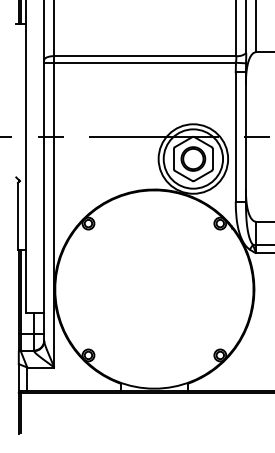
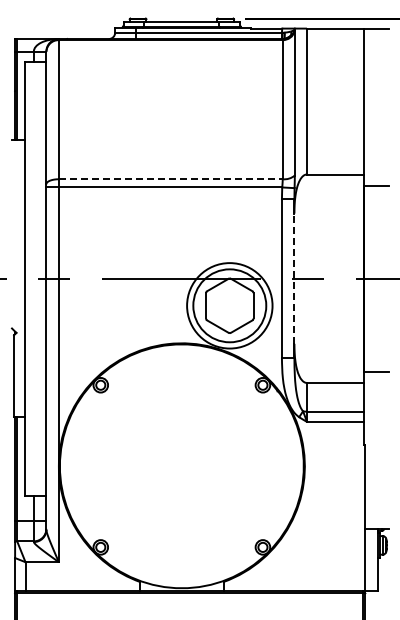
line: (145, 56) -> (170, 179), solid -> dashed
line: (245, 136) -> (294, 278), solid -> dashed
part: (193, 158) -> (229, 305), removed

